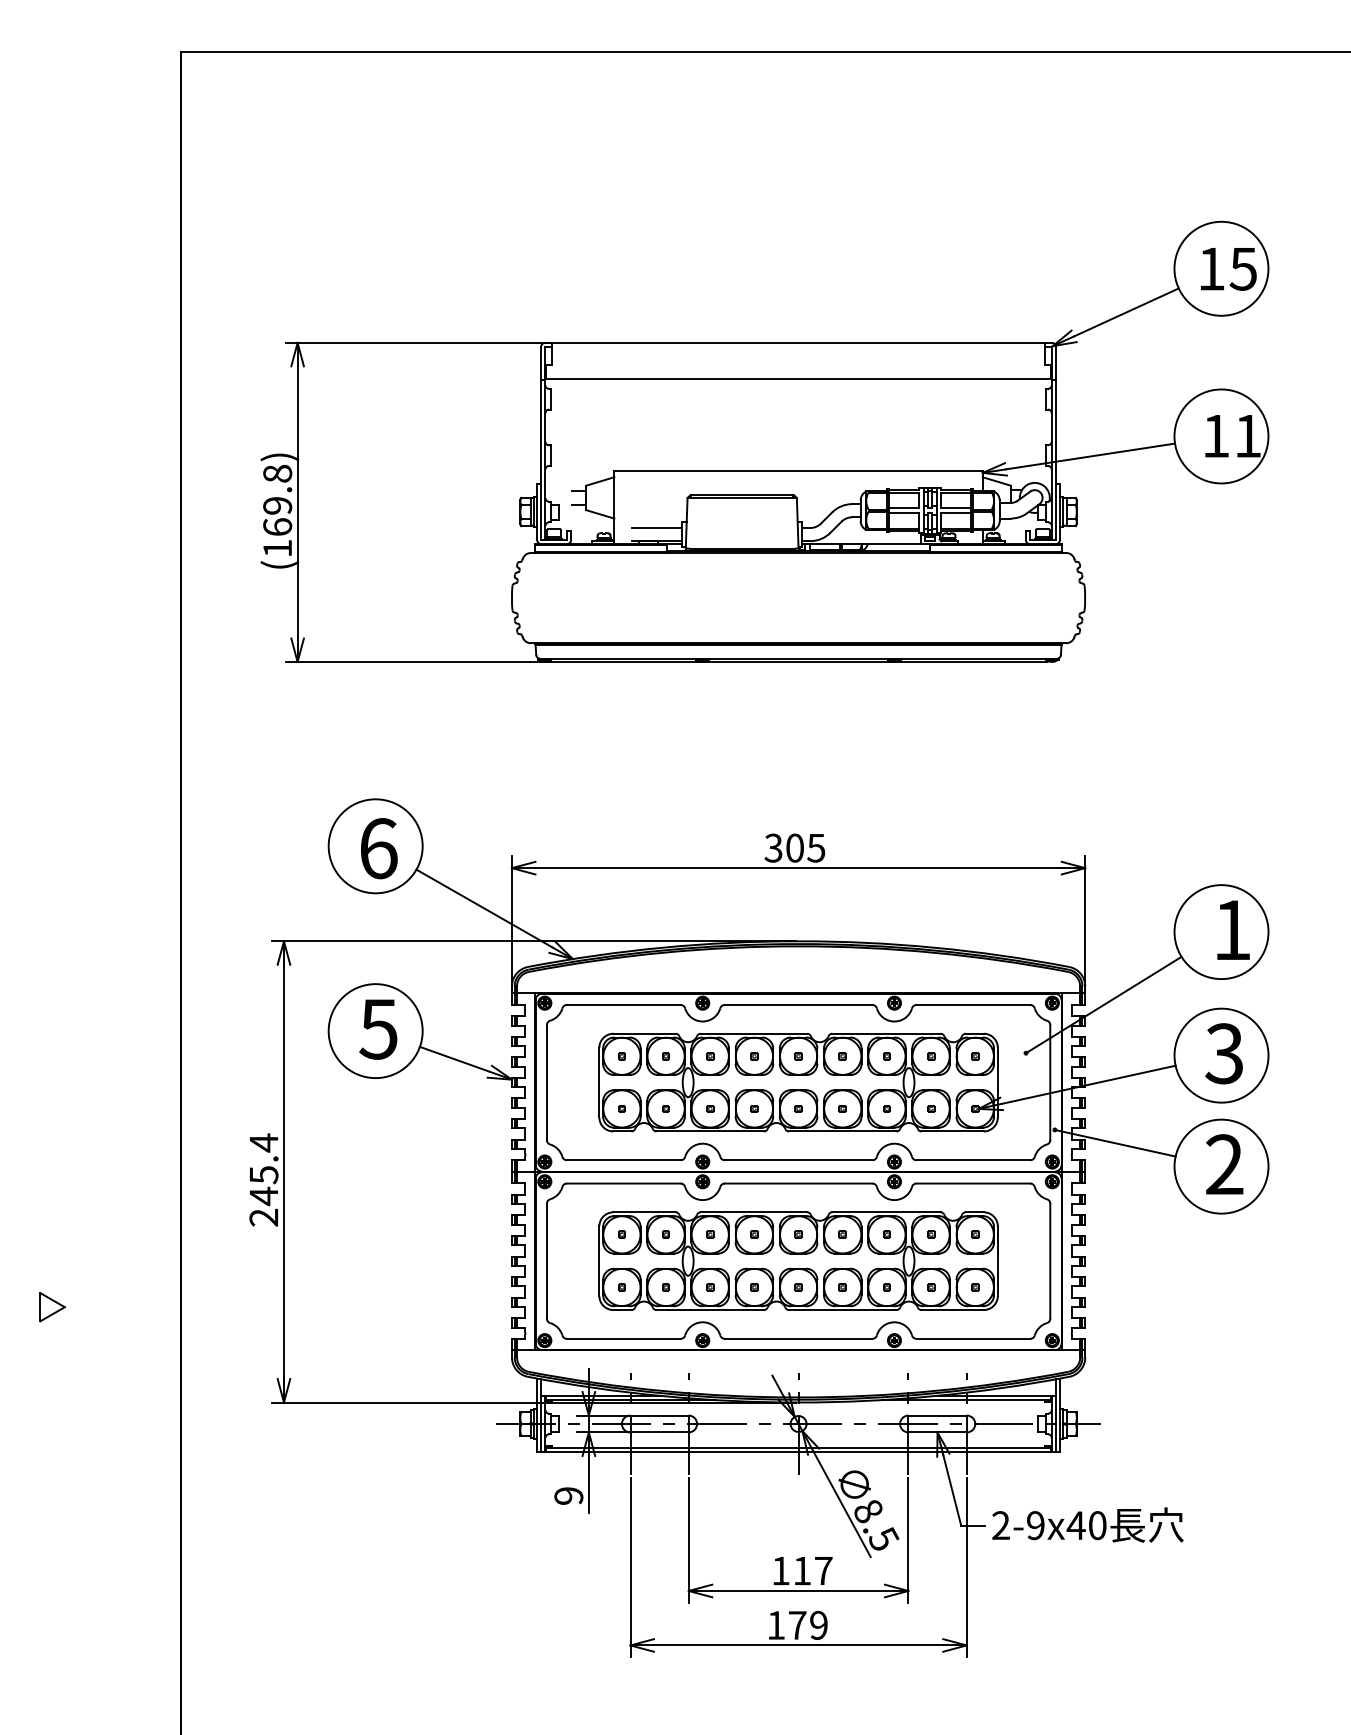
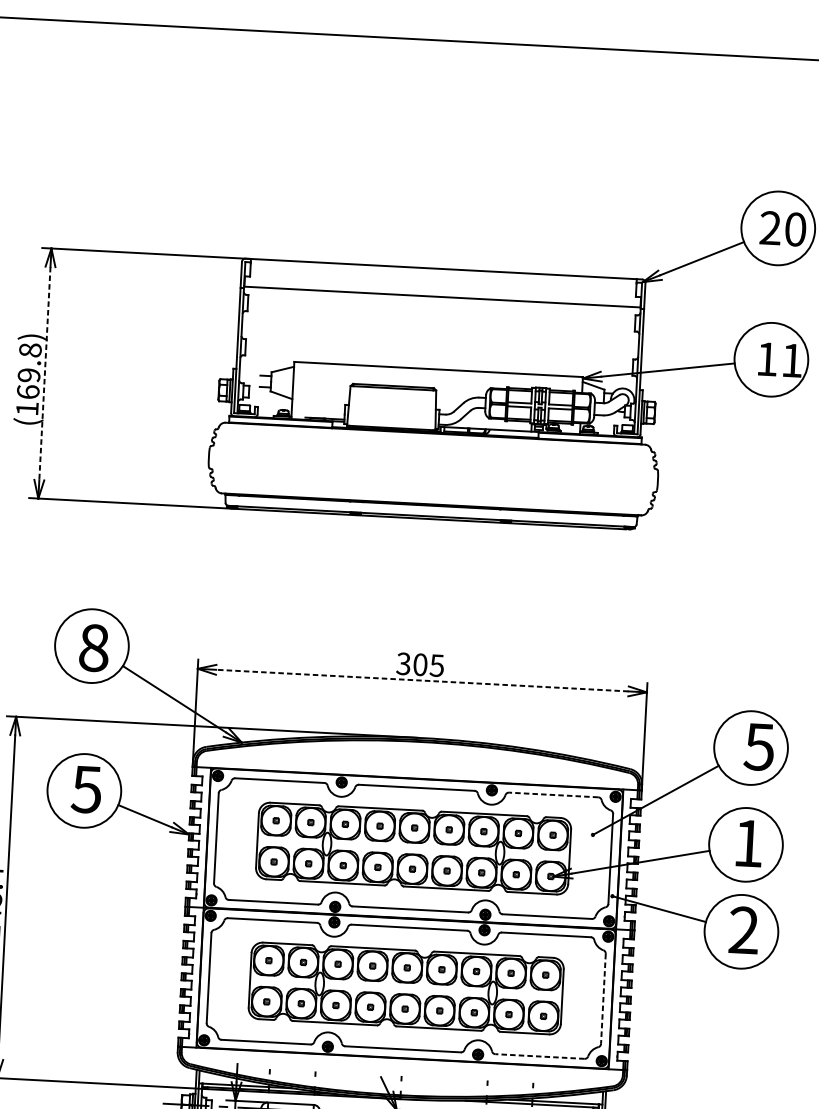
text: (1227, 268) -> (783, 228), 15 -> 20
line: (297, 502) -> (44, 373), solid -> dashed
line: (657, 528) -> (325, 408), removed
text: (378, 848) -> (94, 647), 6 -> 8
line: (798, 868) -> (422, 680), solid -> dashed
text: (1231, 930) -> (758, 747), 1 -> 5
line: (973, 1005) -> (553, 795), solid -> dashed
text: (1223, 1053) -> (747, 843), 3 -> 1
line: (1050, 1261) -> (603, 999), solid -> dashed
line: (973, 1338) -> (540, 1056), solid -> dashed

